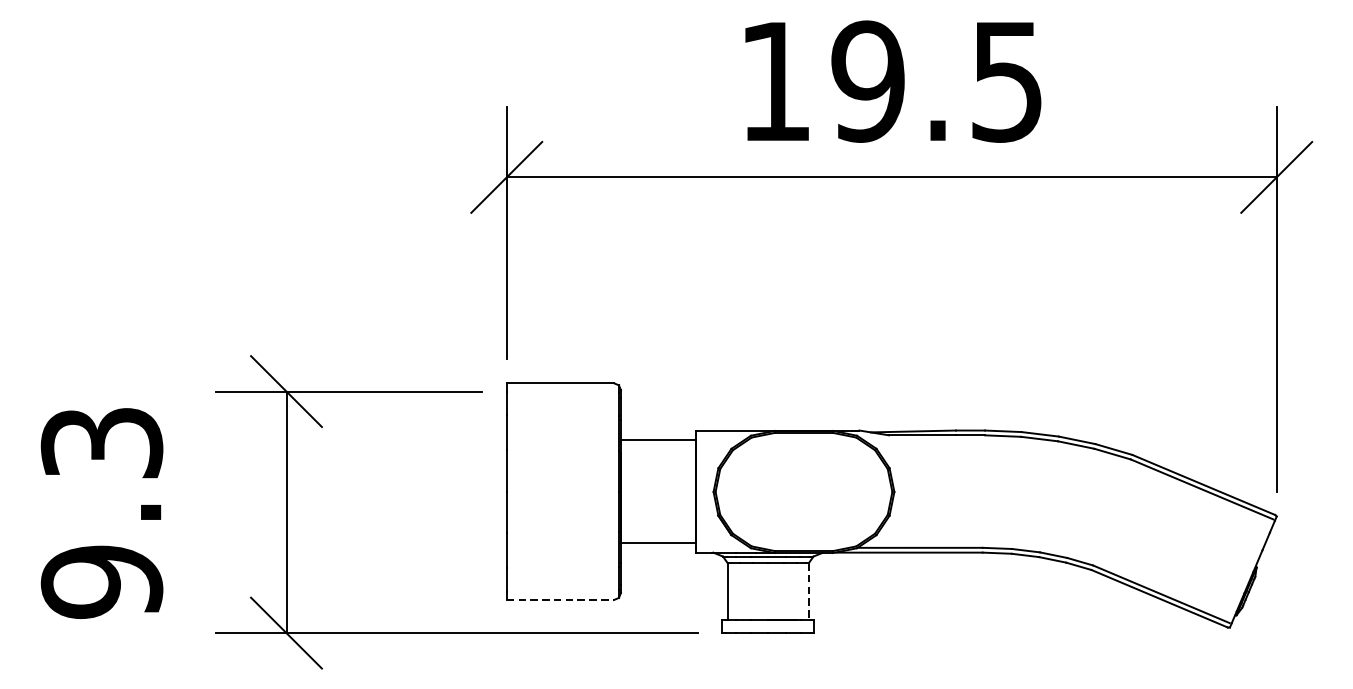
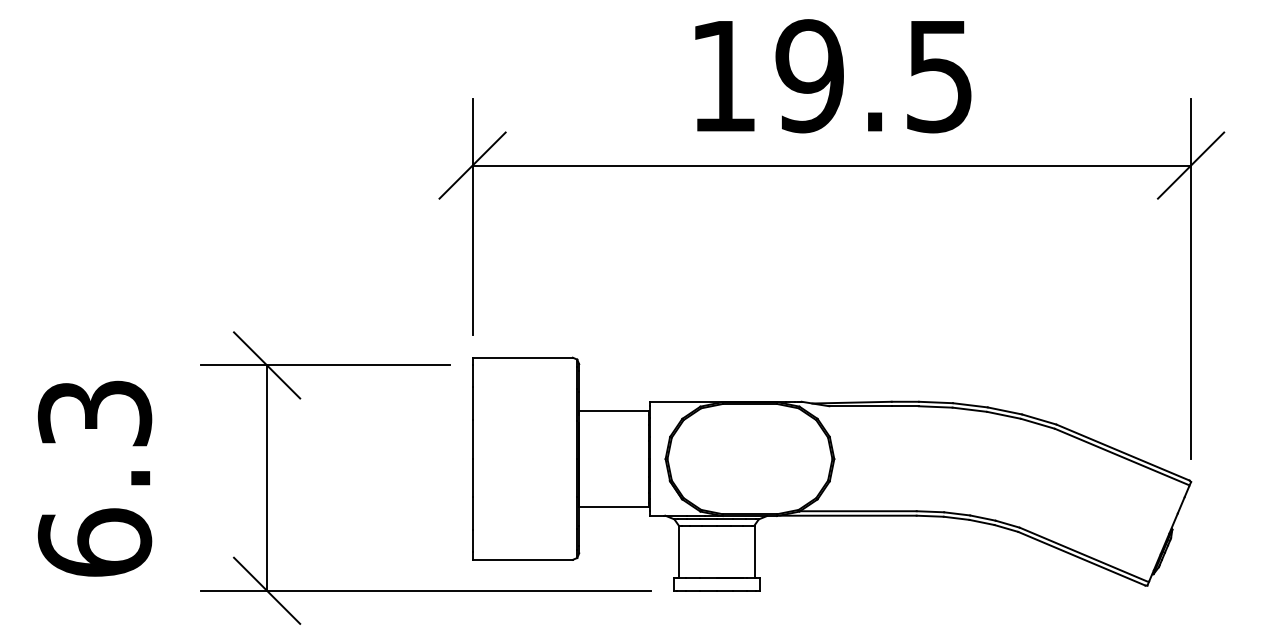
text: (101, 581) -> (94, 542), 9.3 -> 6.3
line: (808, 592) -> (754, 552), dashed -> solid
line: (561, 599) -> (523, 559), dashed -> solid

